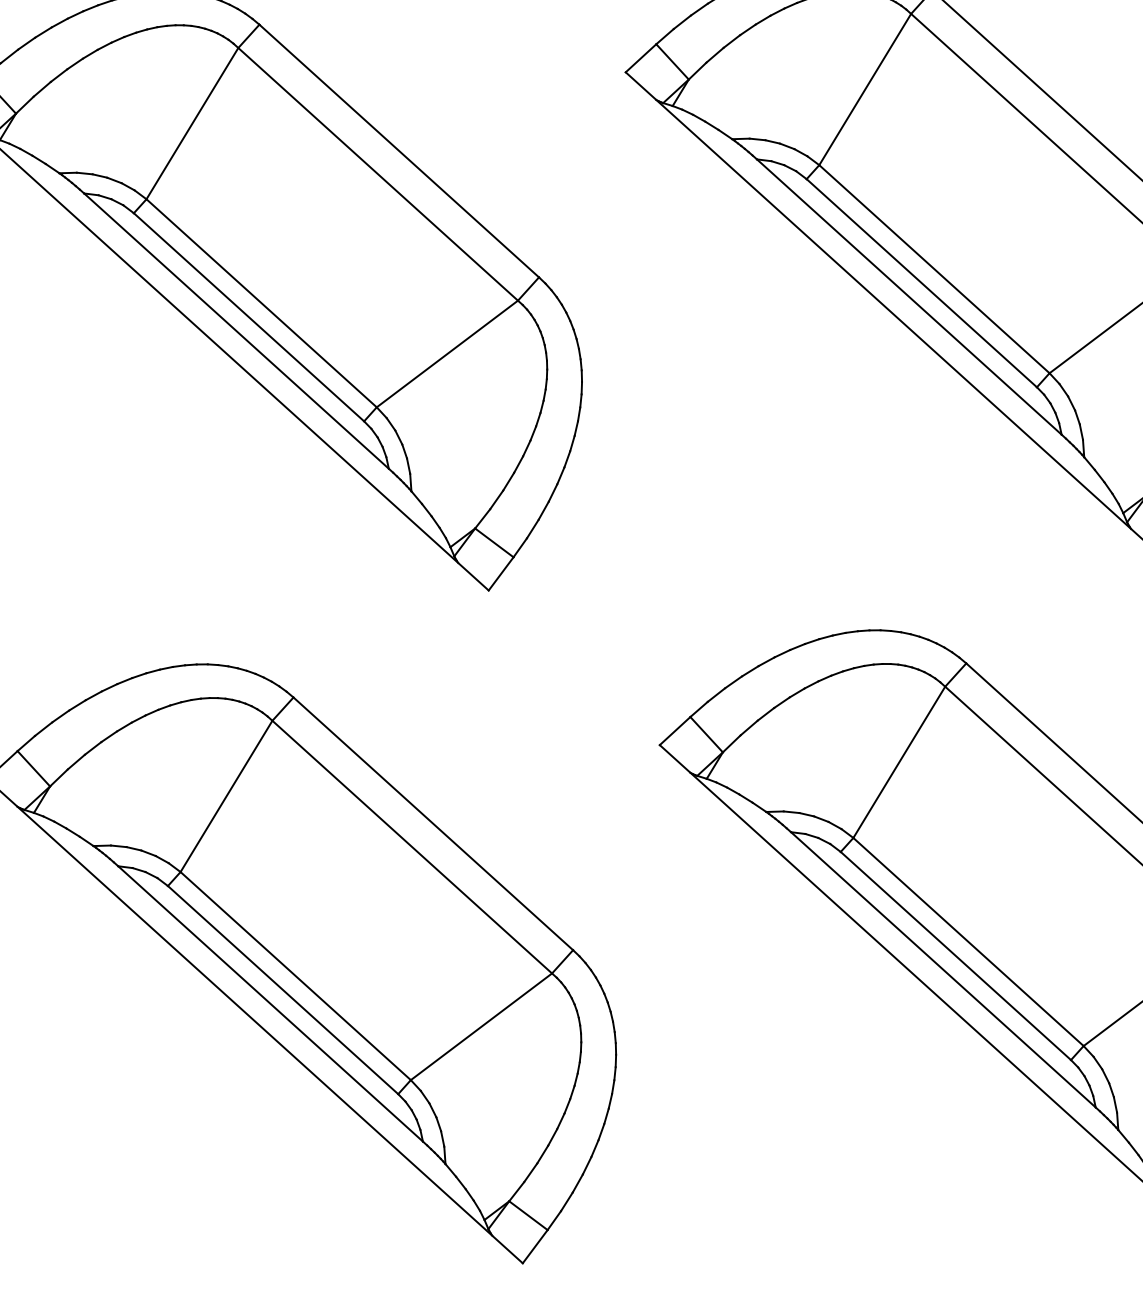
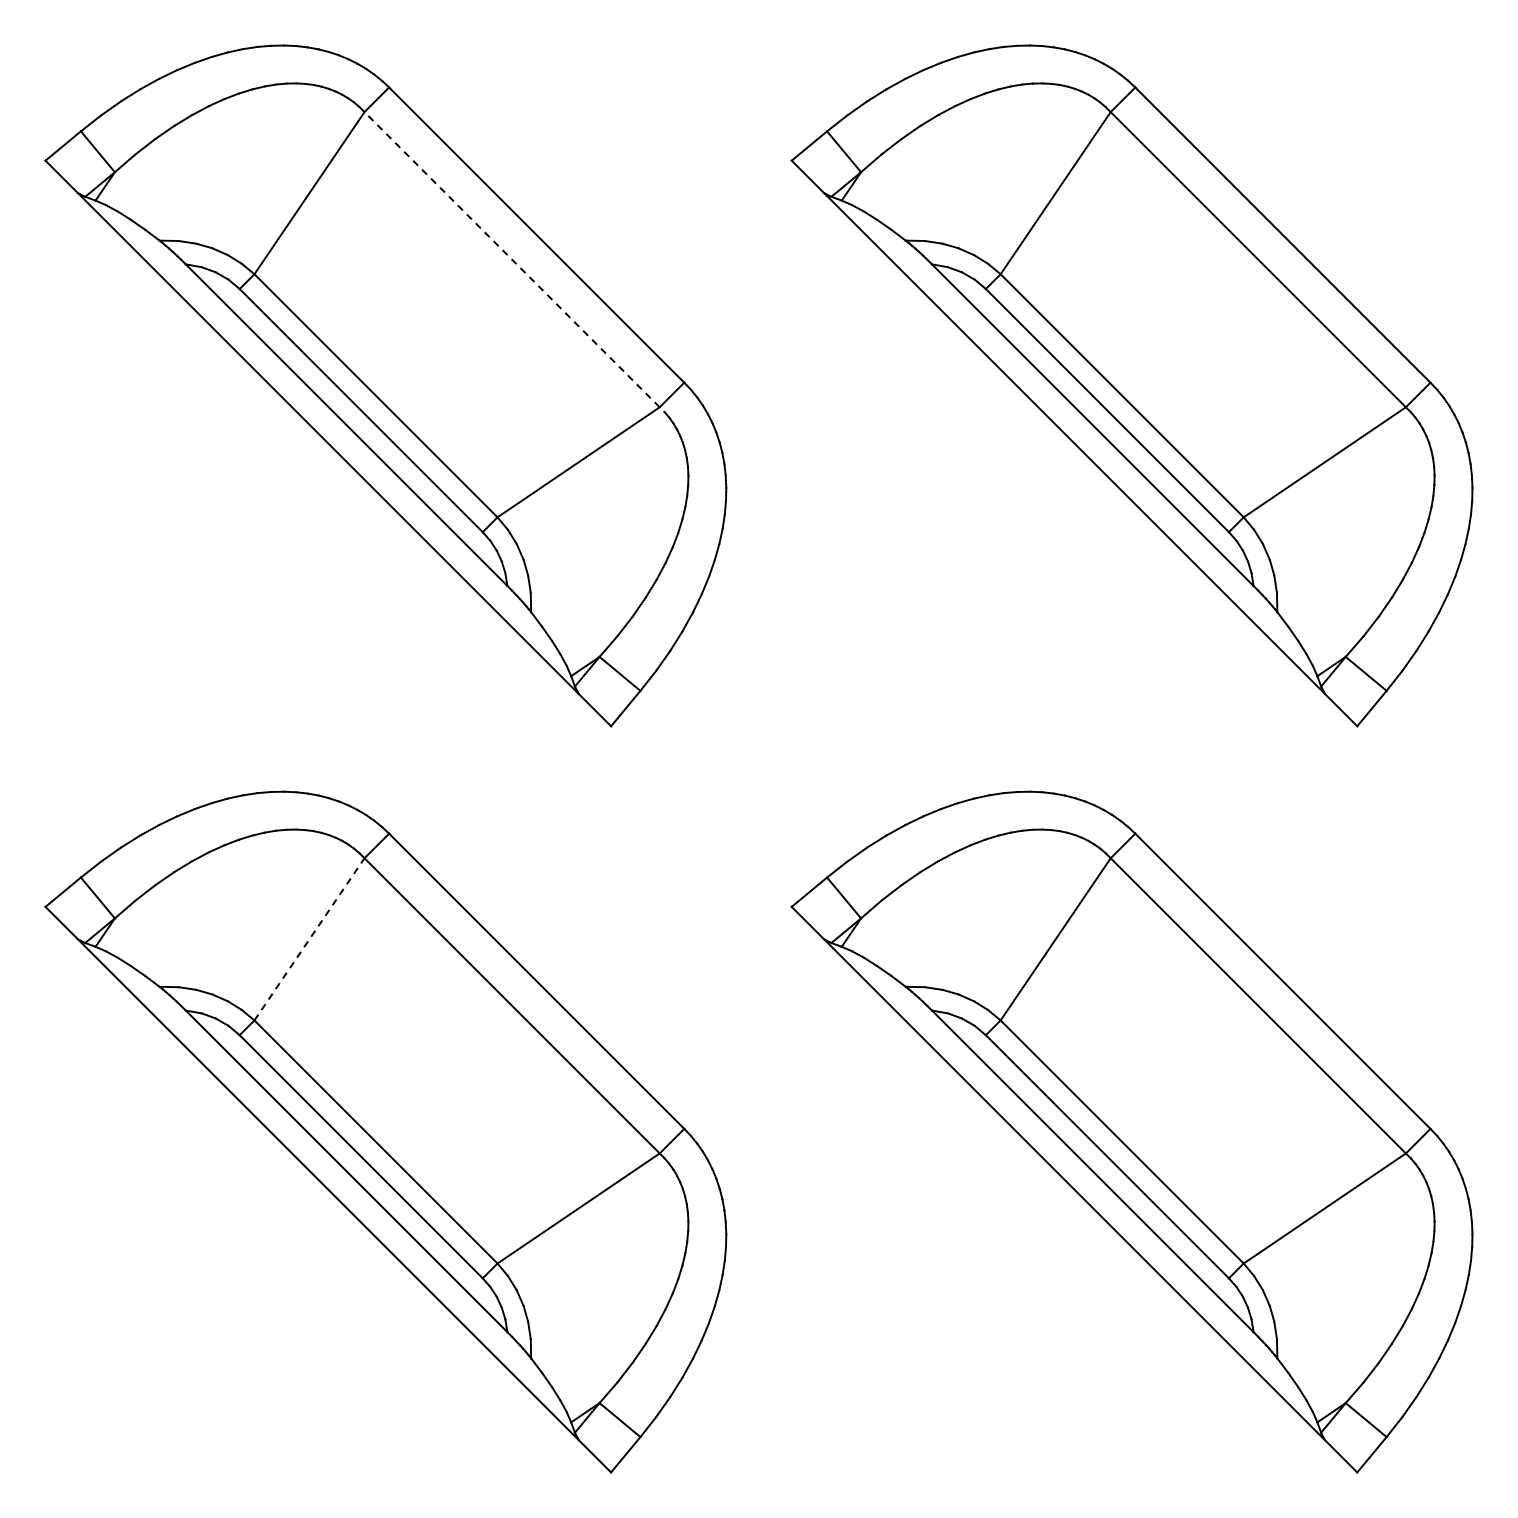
line: (378, 174) -> (512, 259), solid -> dashed
line: (226, 795) -> (309, 938), solid -> dashed

